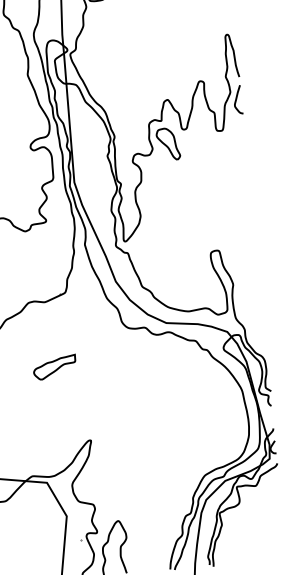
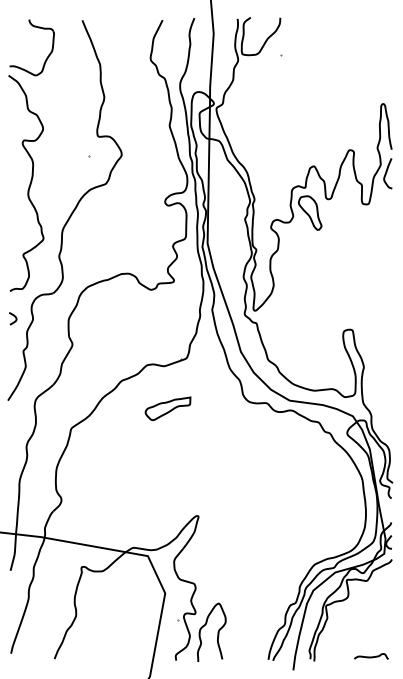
part: (54, 367) -> (167, 408), moved
curve: (267, 556) -> (371, 656), added

